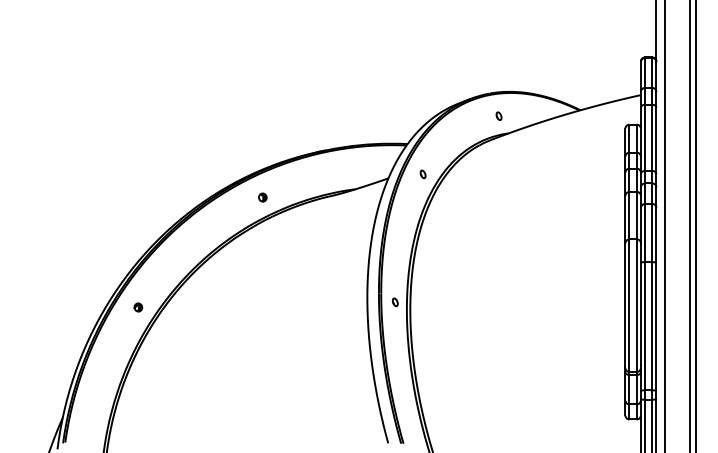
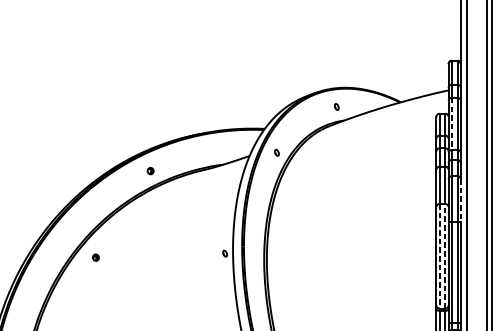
line: (645, 138) -> (452, 124), solid -> dashed
line: (656, 235) -> (460, 200), solid -> dashed
part: (395, 302) -> (225, 253), moved
line: (636, 305) -> (445, 256), solid -> dashed
line: (629, 306) -> (439, 256), solid -> dashed
part: (138, 307) -> (96, 257), moved

